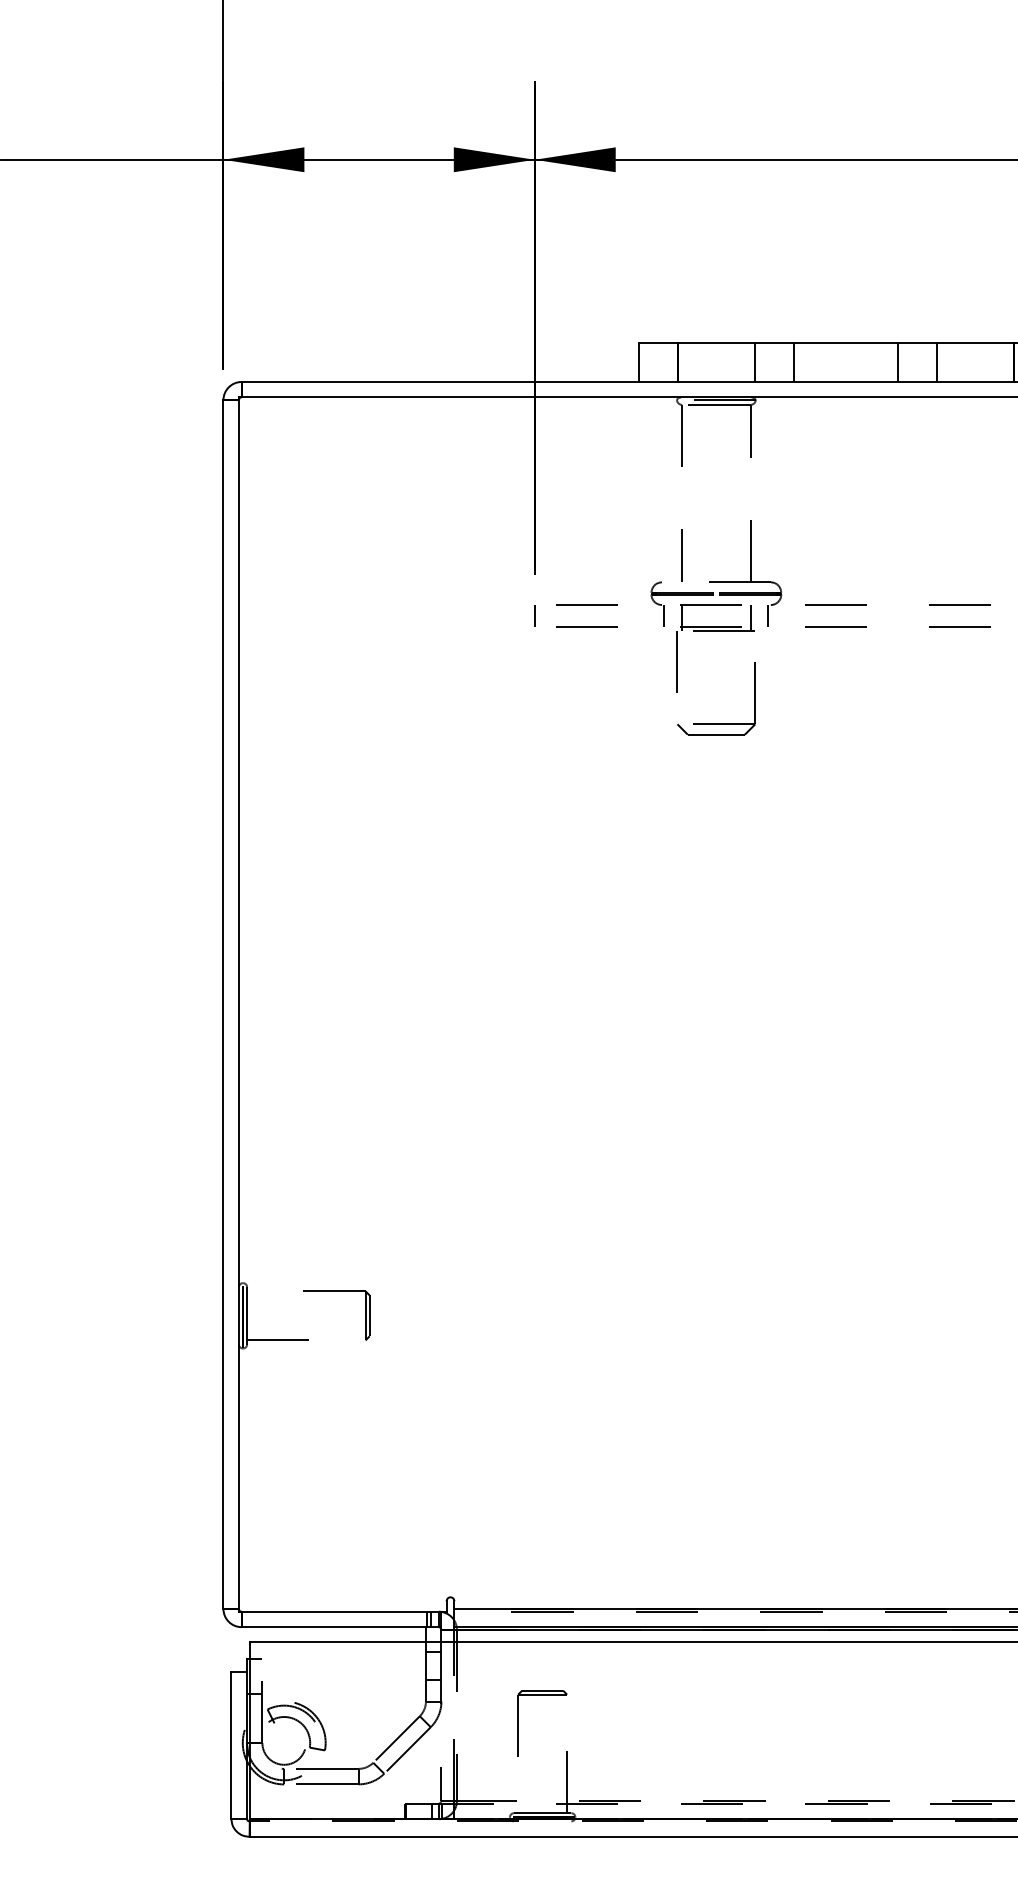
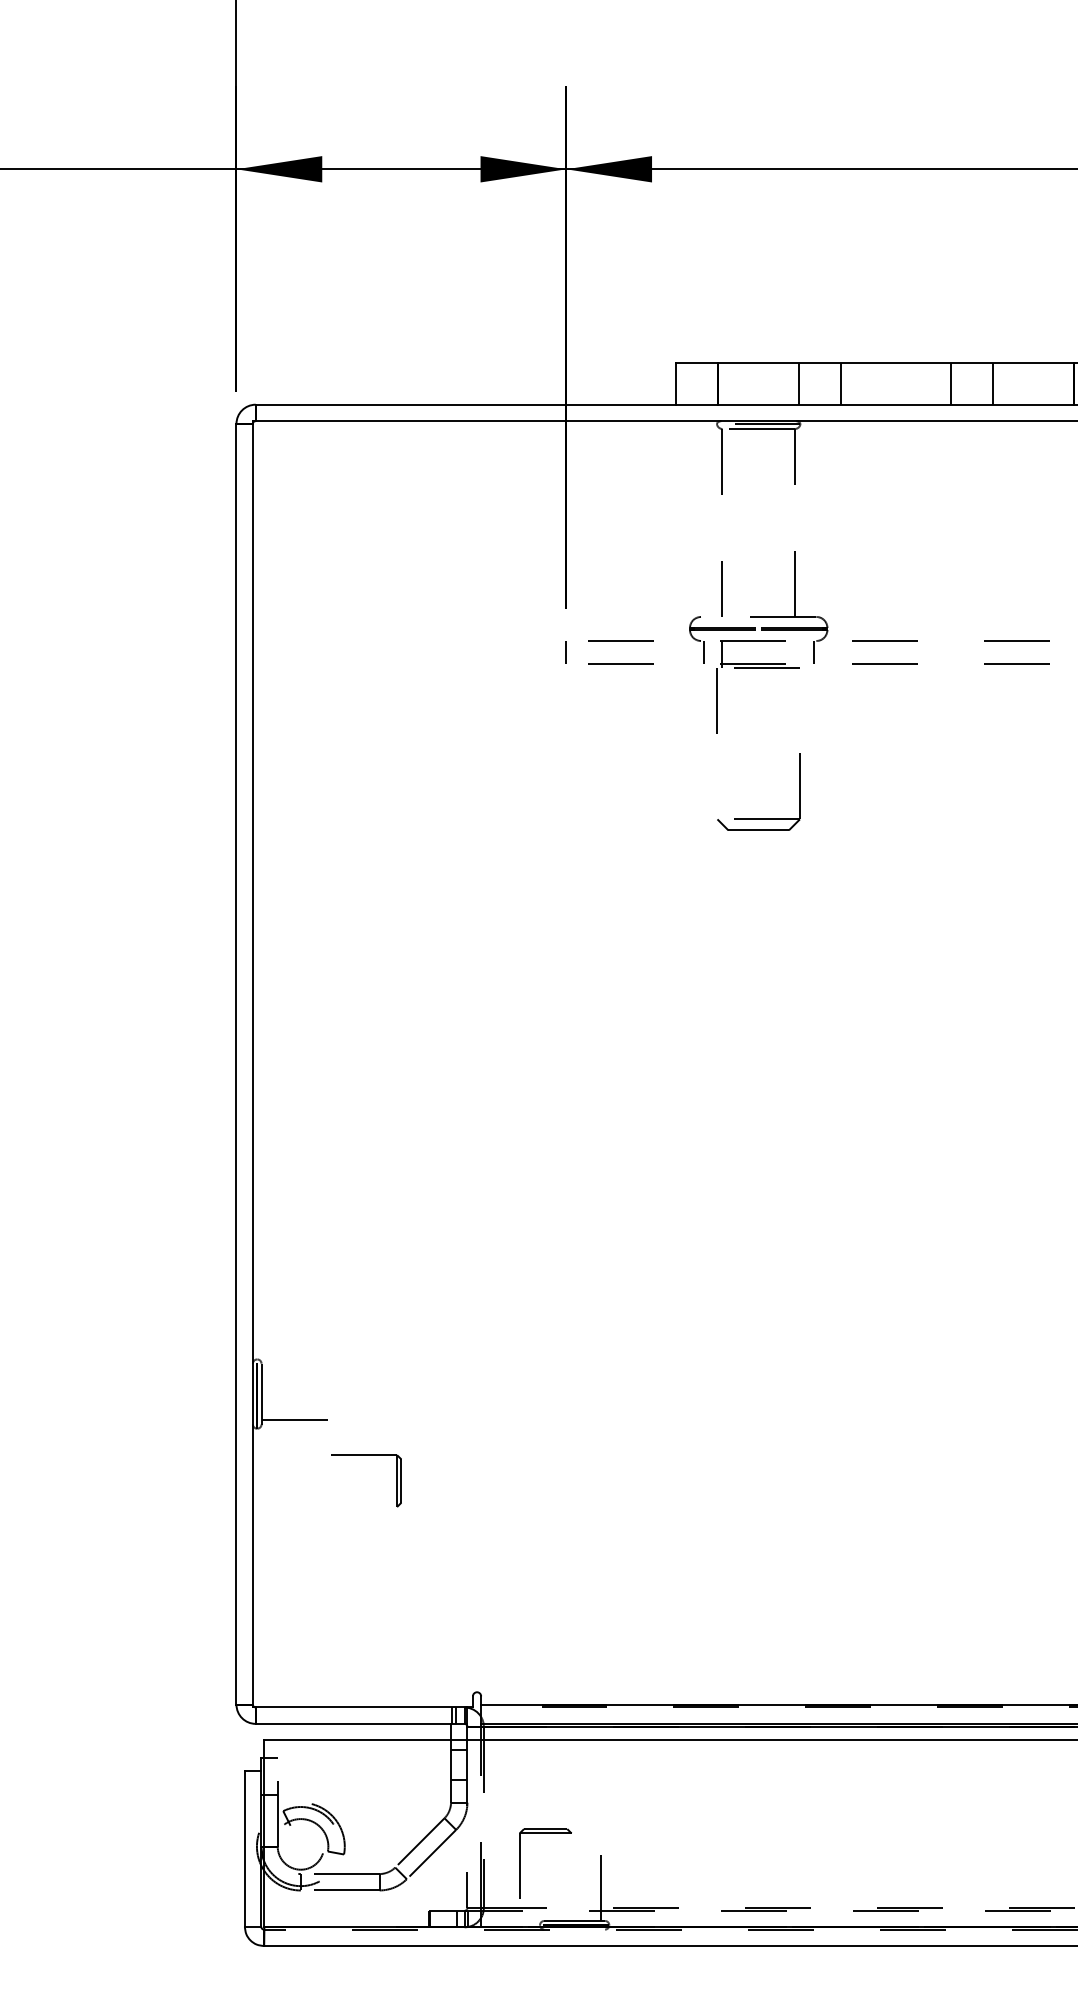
line: (750, 617) -> (794, 654), removed
part: (716, 723) -> (758, 818), moved
part: (336, 1291) -> (366, 1455), moved
part: (518, 1723) -> (520, 1863), moved

